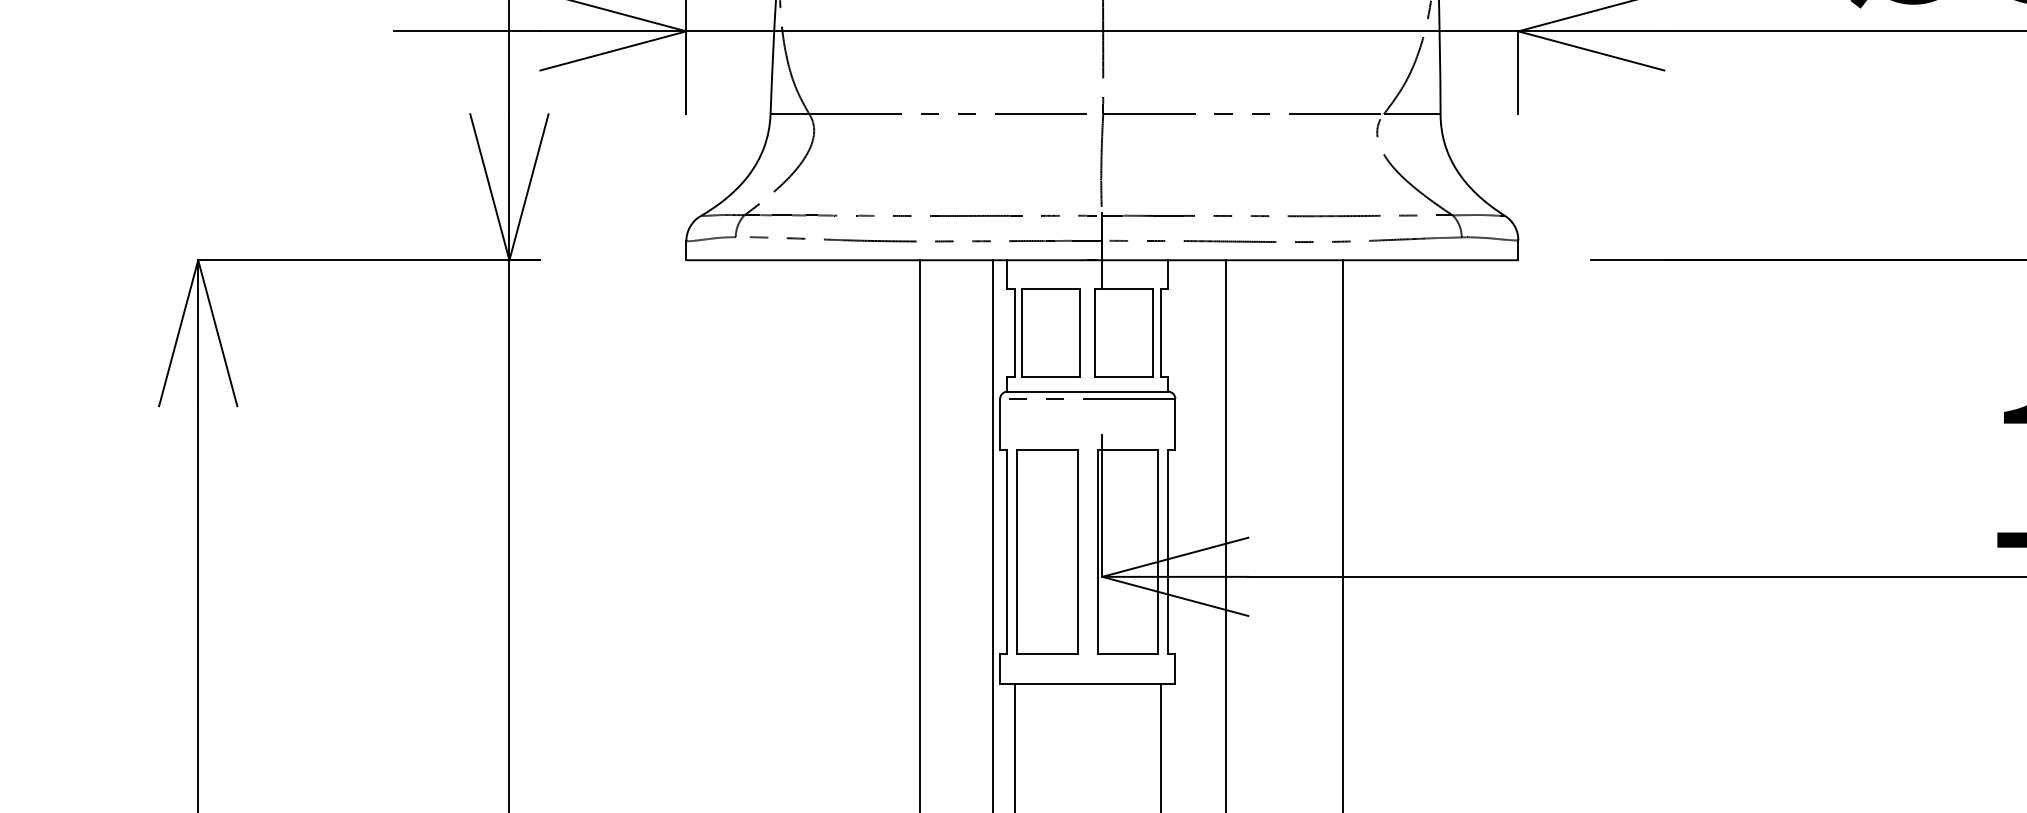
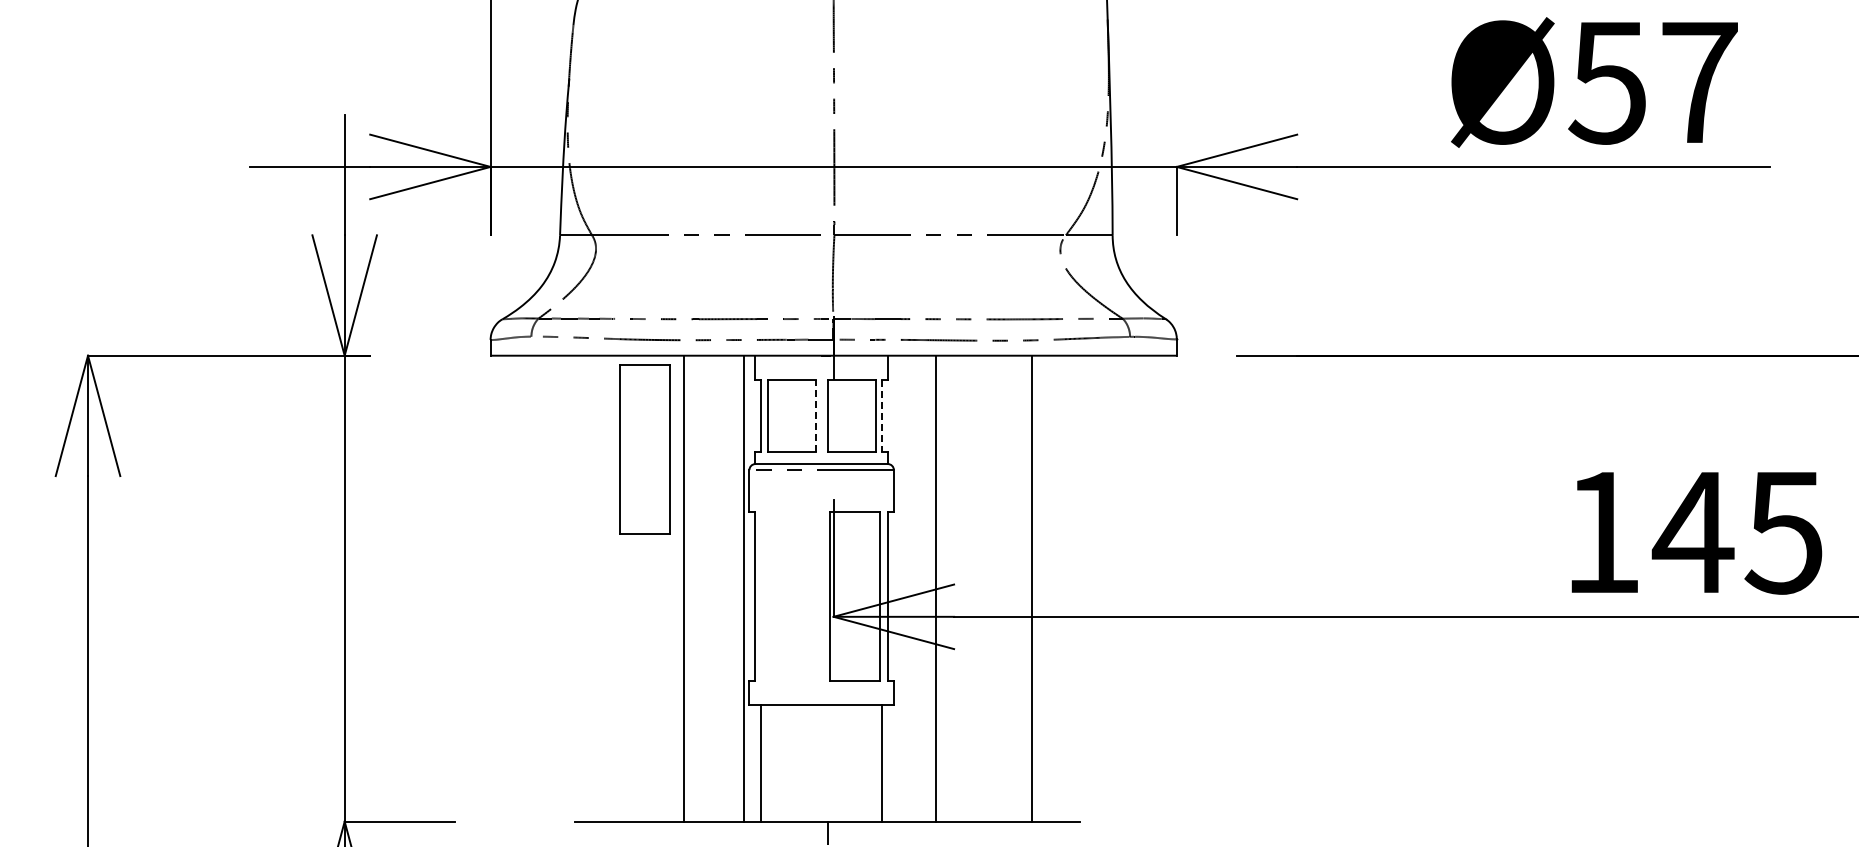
line: (1080, 332) -> (815, 415), solid -> dashed
line: (1160, 333) -> (881, 416), solid -> dashed
part: (1047, 552) -> (644, 449), moved

